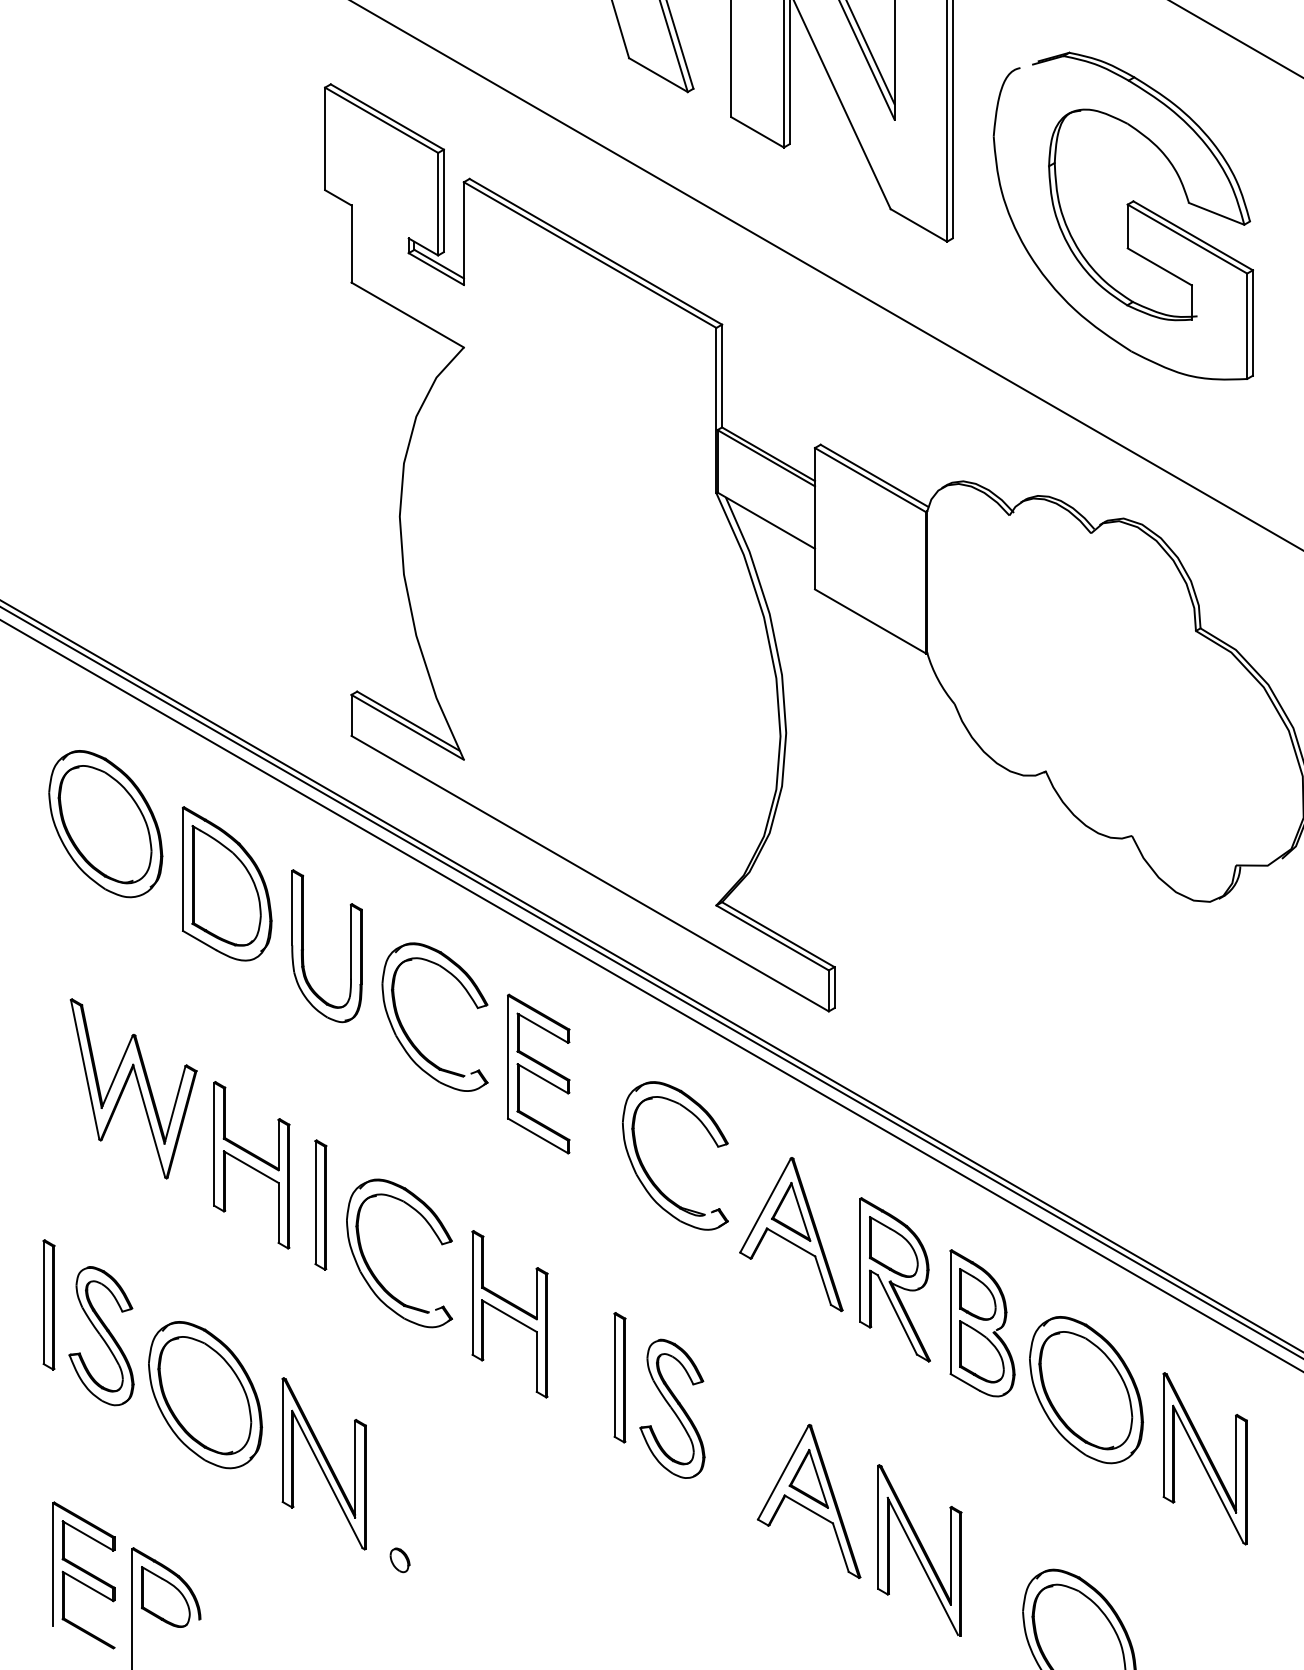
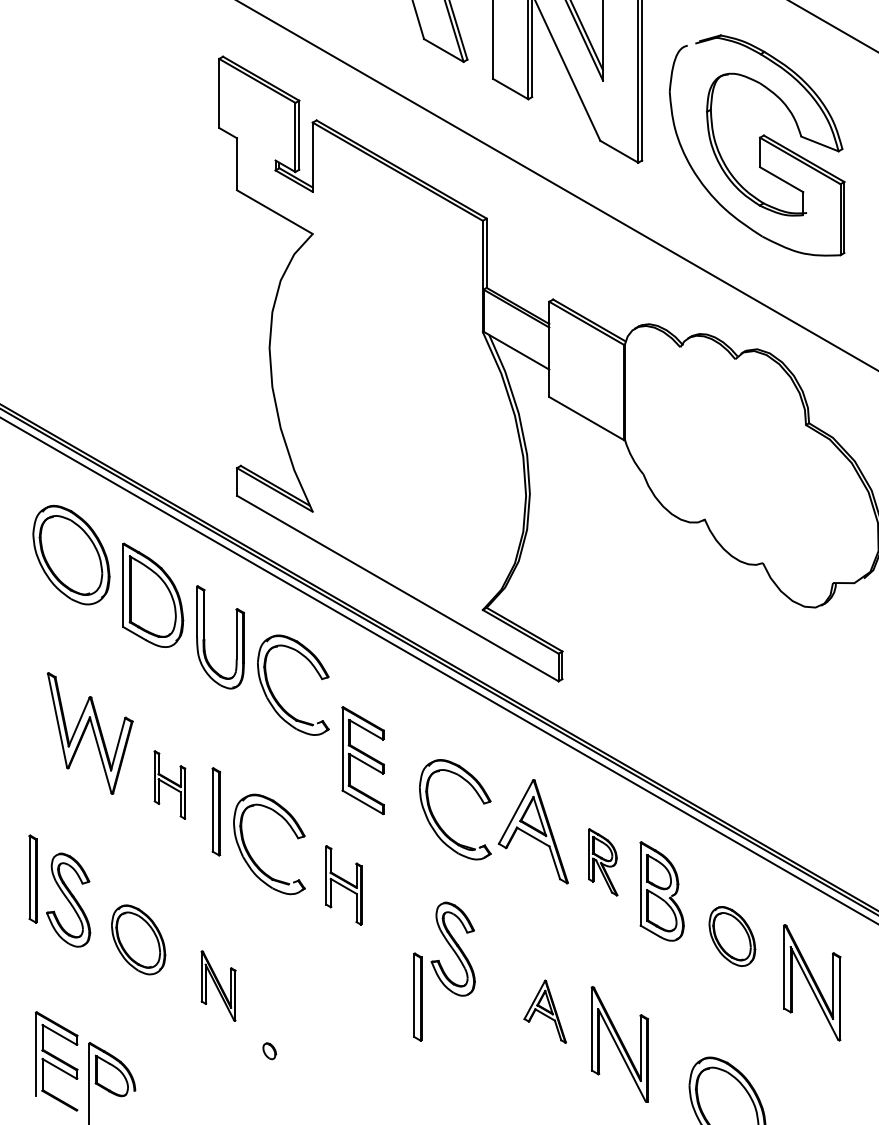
part: (537, 1073) -> (362, 760), moved
part: (251, 1164) -> (169, 784), size x0.6
part: (647, 1170) -> (436, 819), moved
part: (893, 1280) -> (602, 862), size x0.6
part: (509, 1314) -> (343, 885), size x0.7
part: (619, 1376) -> (417, 996), moved
part: (1086, 1390) -> (732, 936), size x0.6
part: (205, 1394) -> (138, 939), size x0.7
part: (324, 1462) -> (218, 985), size x0.6
part: (807, 1501) -> (544, 1011), size x0.6

